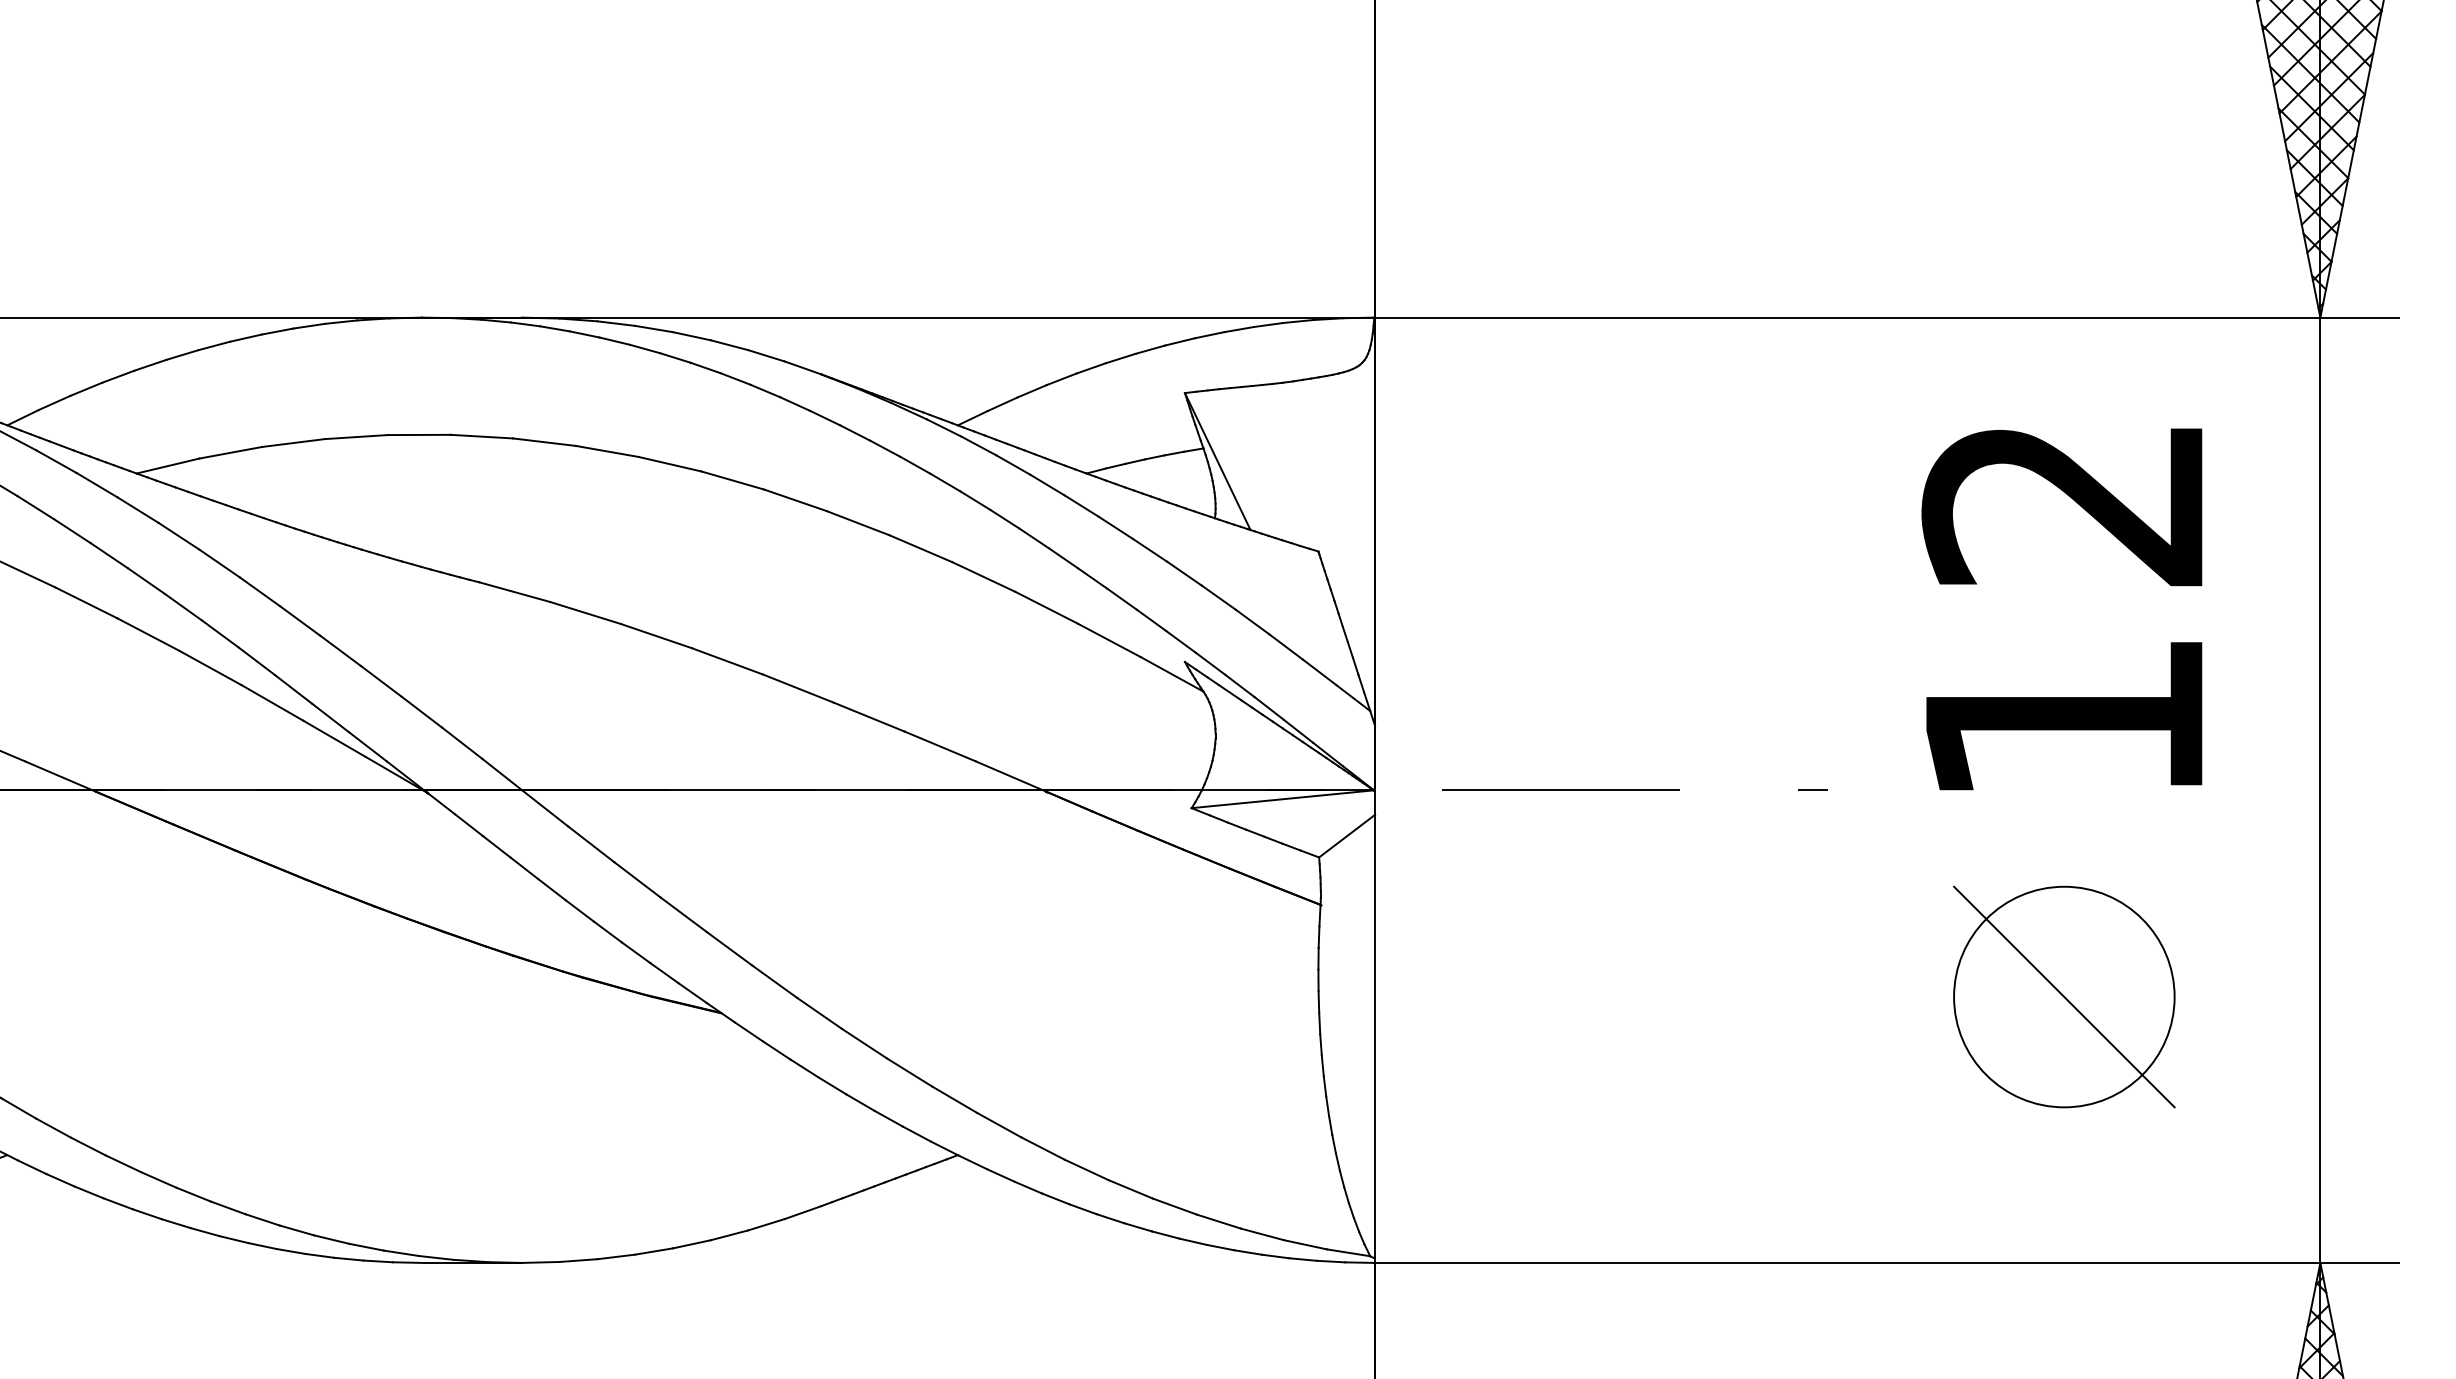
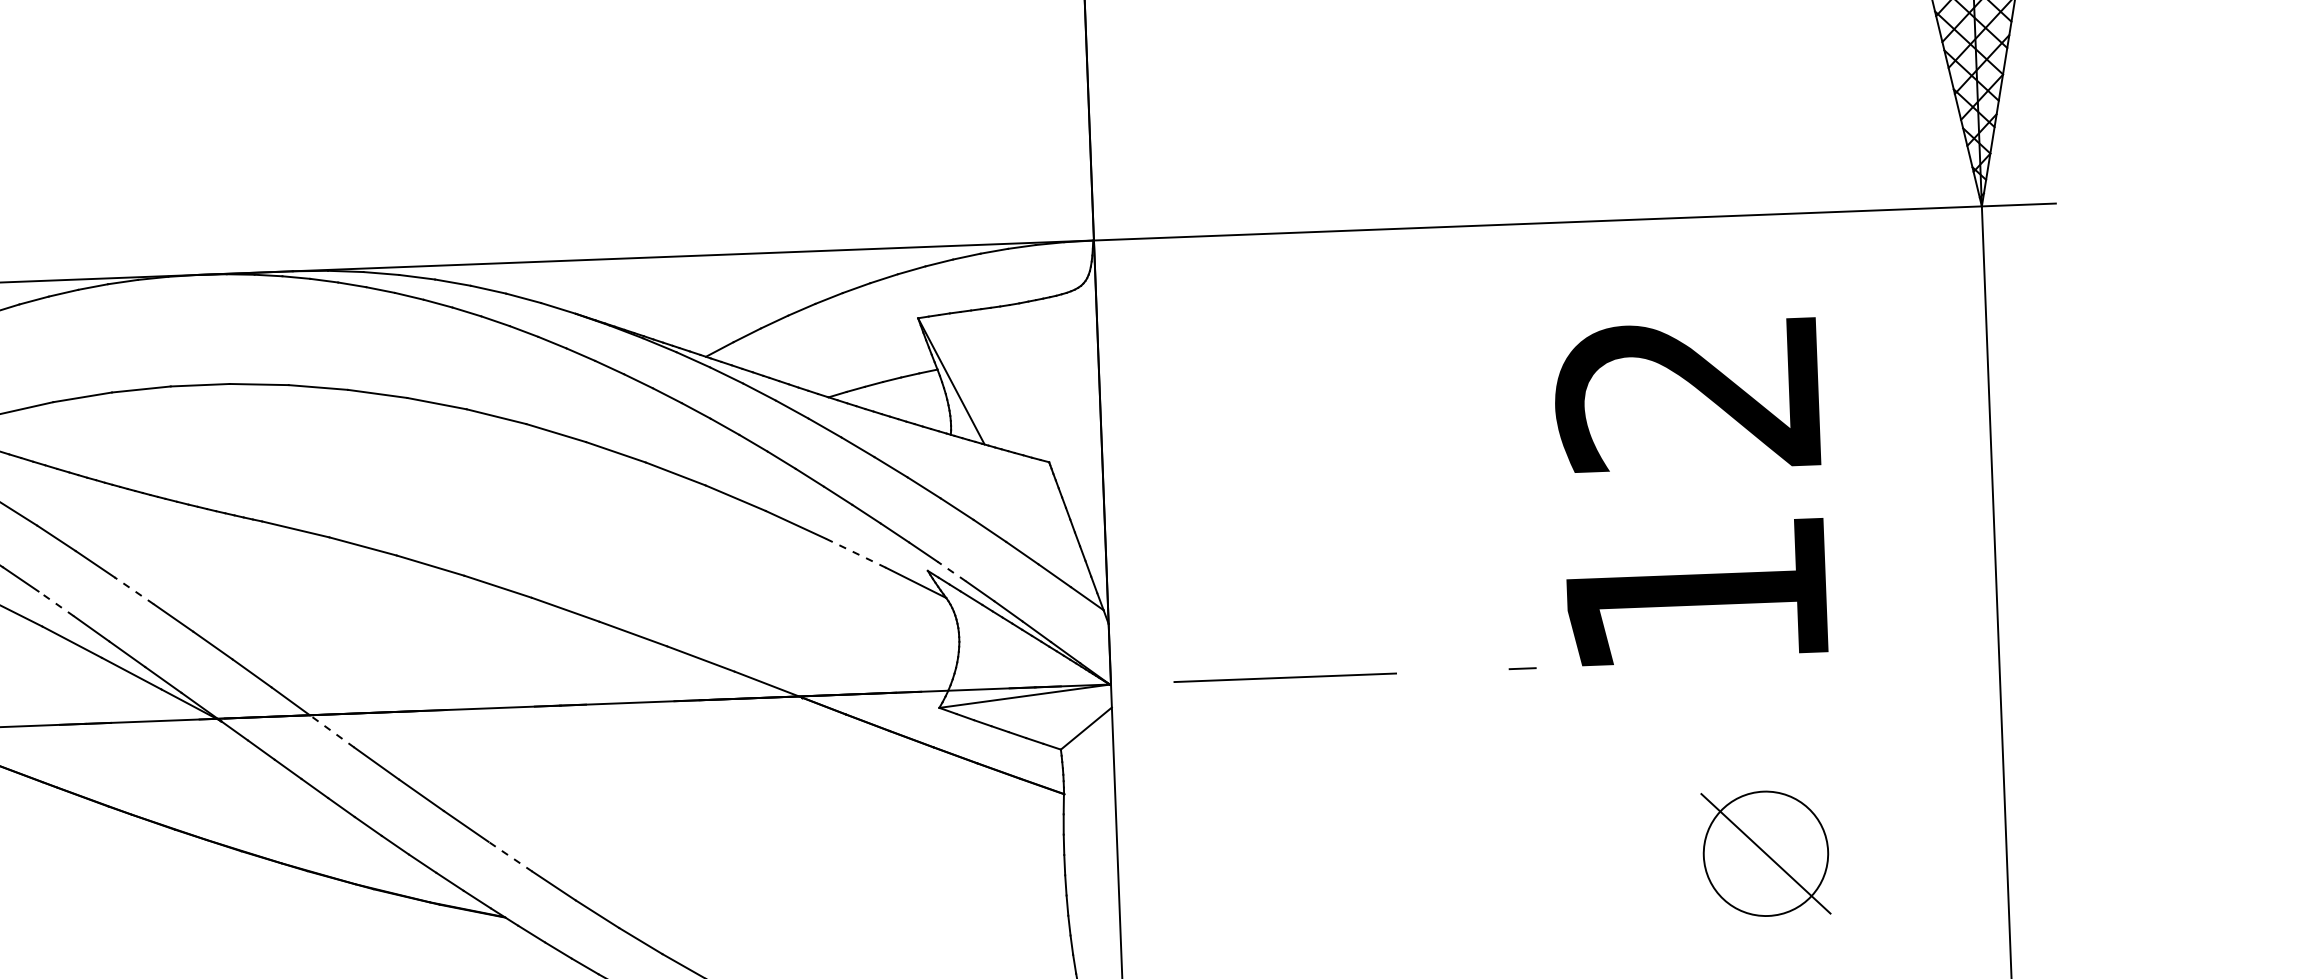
text: (2061, 609) -> (1690, 492), moved
line: (1109, 640) -> (856, 553), solid -> dashed
line: (340, 650) -> (134, 590), solid -> dashed
line: (257, 661) -> (56, 603), solid -> dashed
line: (1210, 663) -> (951, 571), solid -> dashed
line: (544, 808) -> (331, 731), solid -> dashed
line: (729, 948) -> (510, 856), solid -> dashed
part: (2064, 996) -> (1766, 853), size x0.6

